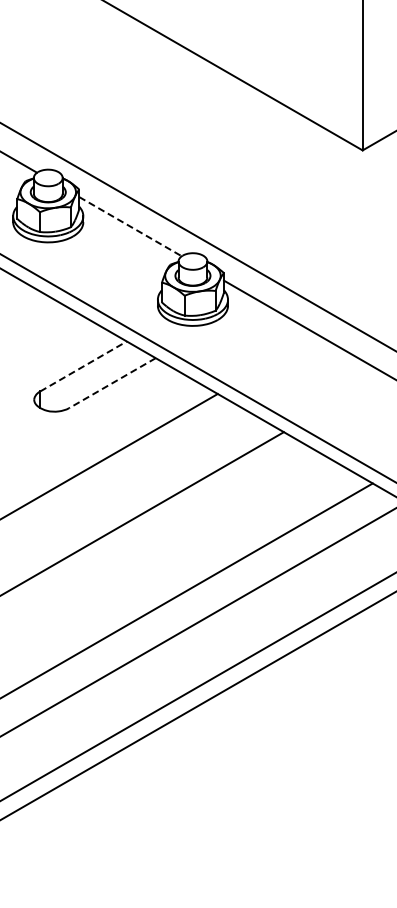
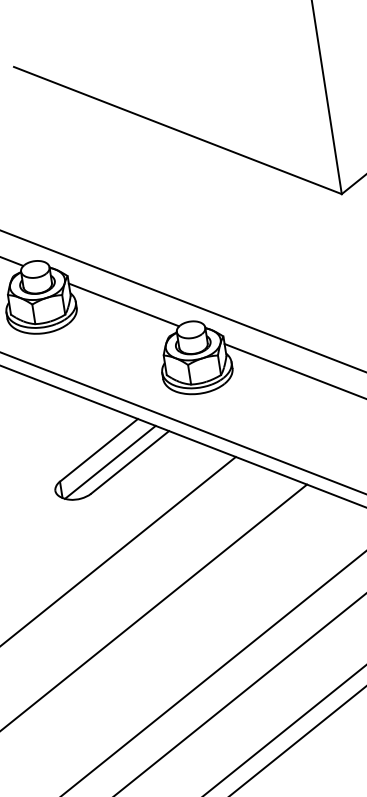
line: (130, 226) -> (123, 304), dashed -> solid
line: (83, 366) -> (98, 450), dashed -> solid
line: (92, 380) -> (109, 462), added
line: (112, 383) -> (130, 462), dashed -> solid

